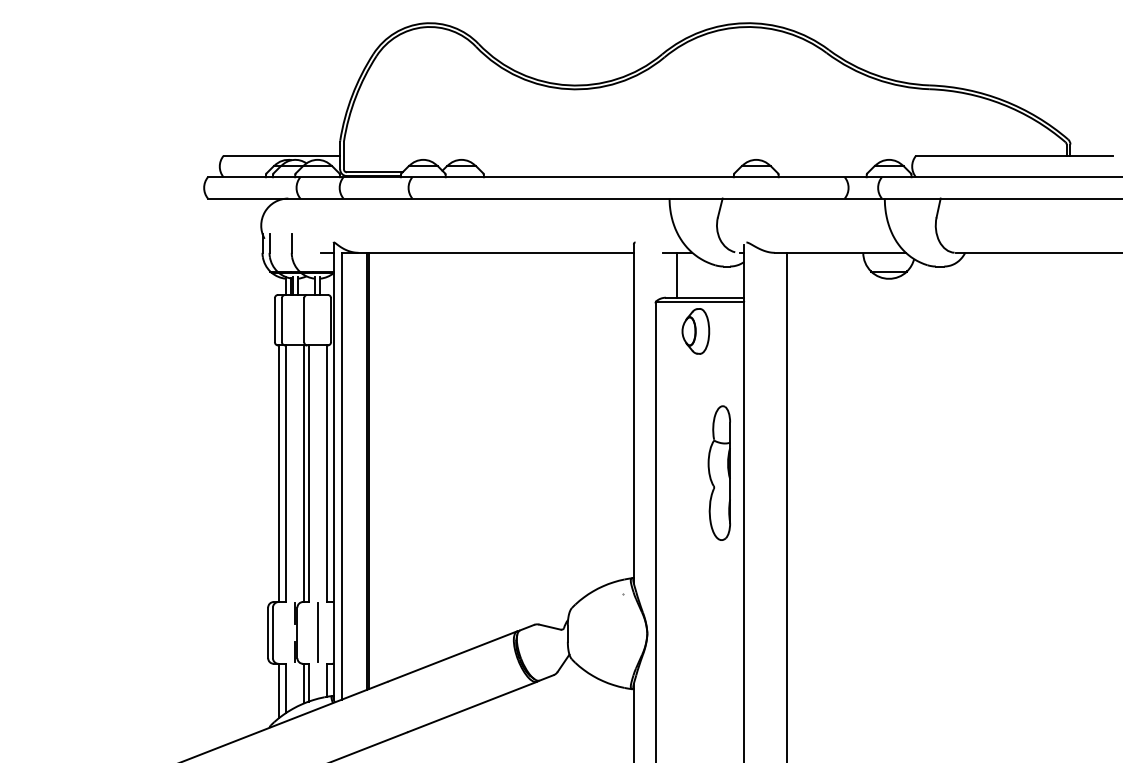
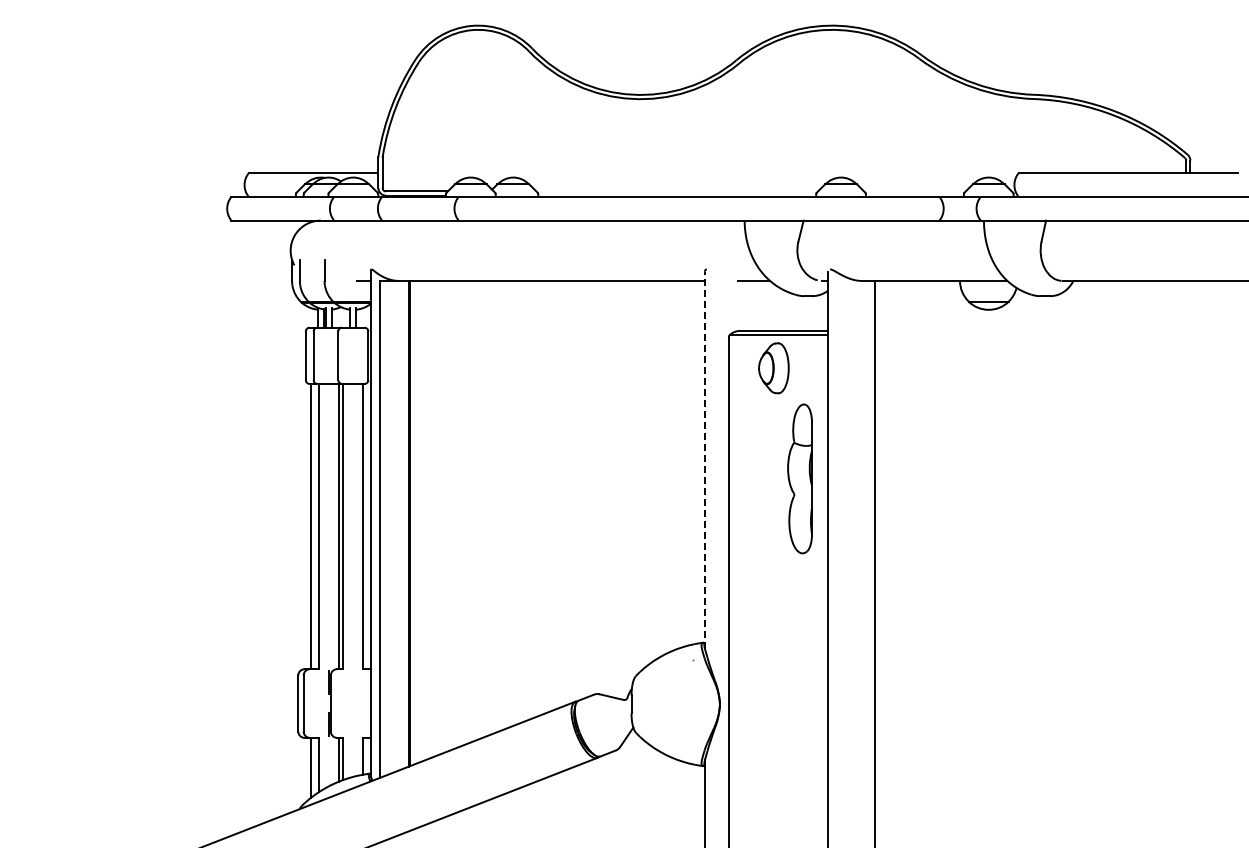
line: (676, 274) -> (752, 305), removed
line: (633, 413) -> (704, 459), solid -> dashed
part: (718, 472) -> (799, 478), moved
line: (316, 632) -> (352, 703), removed

